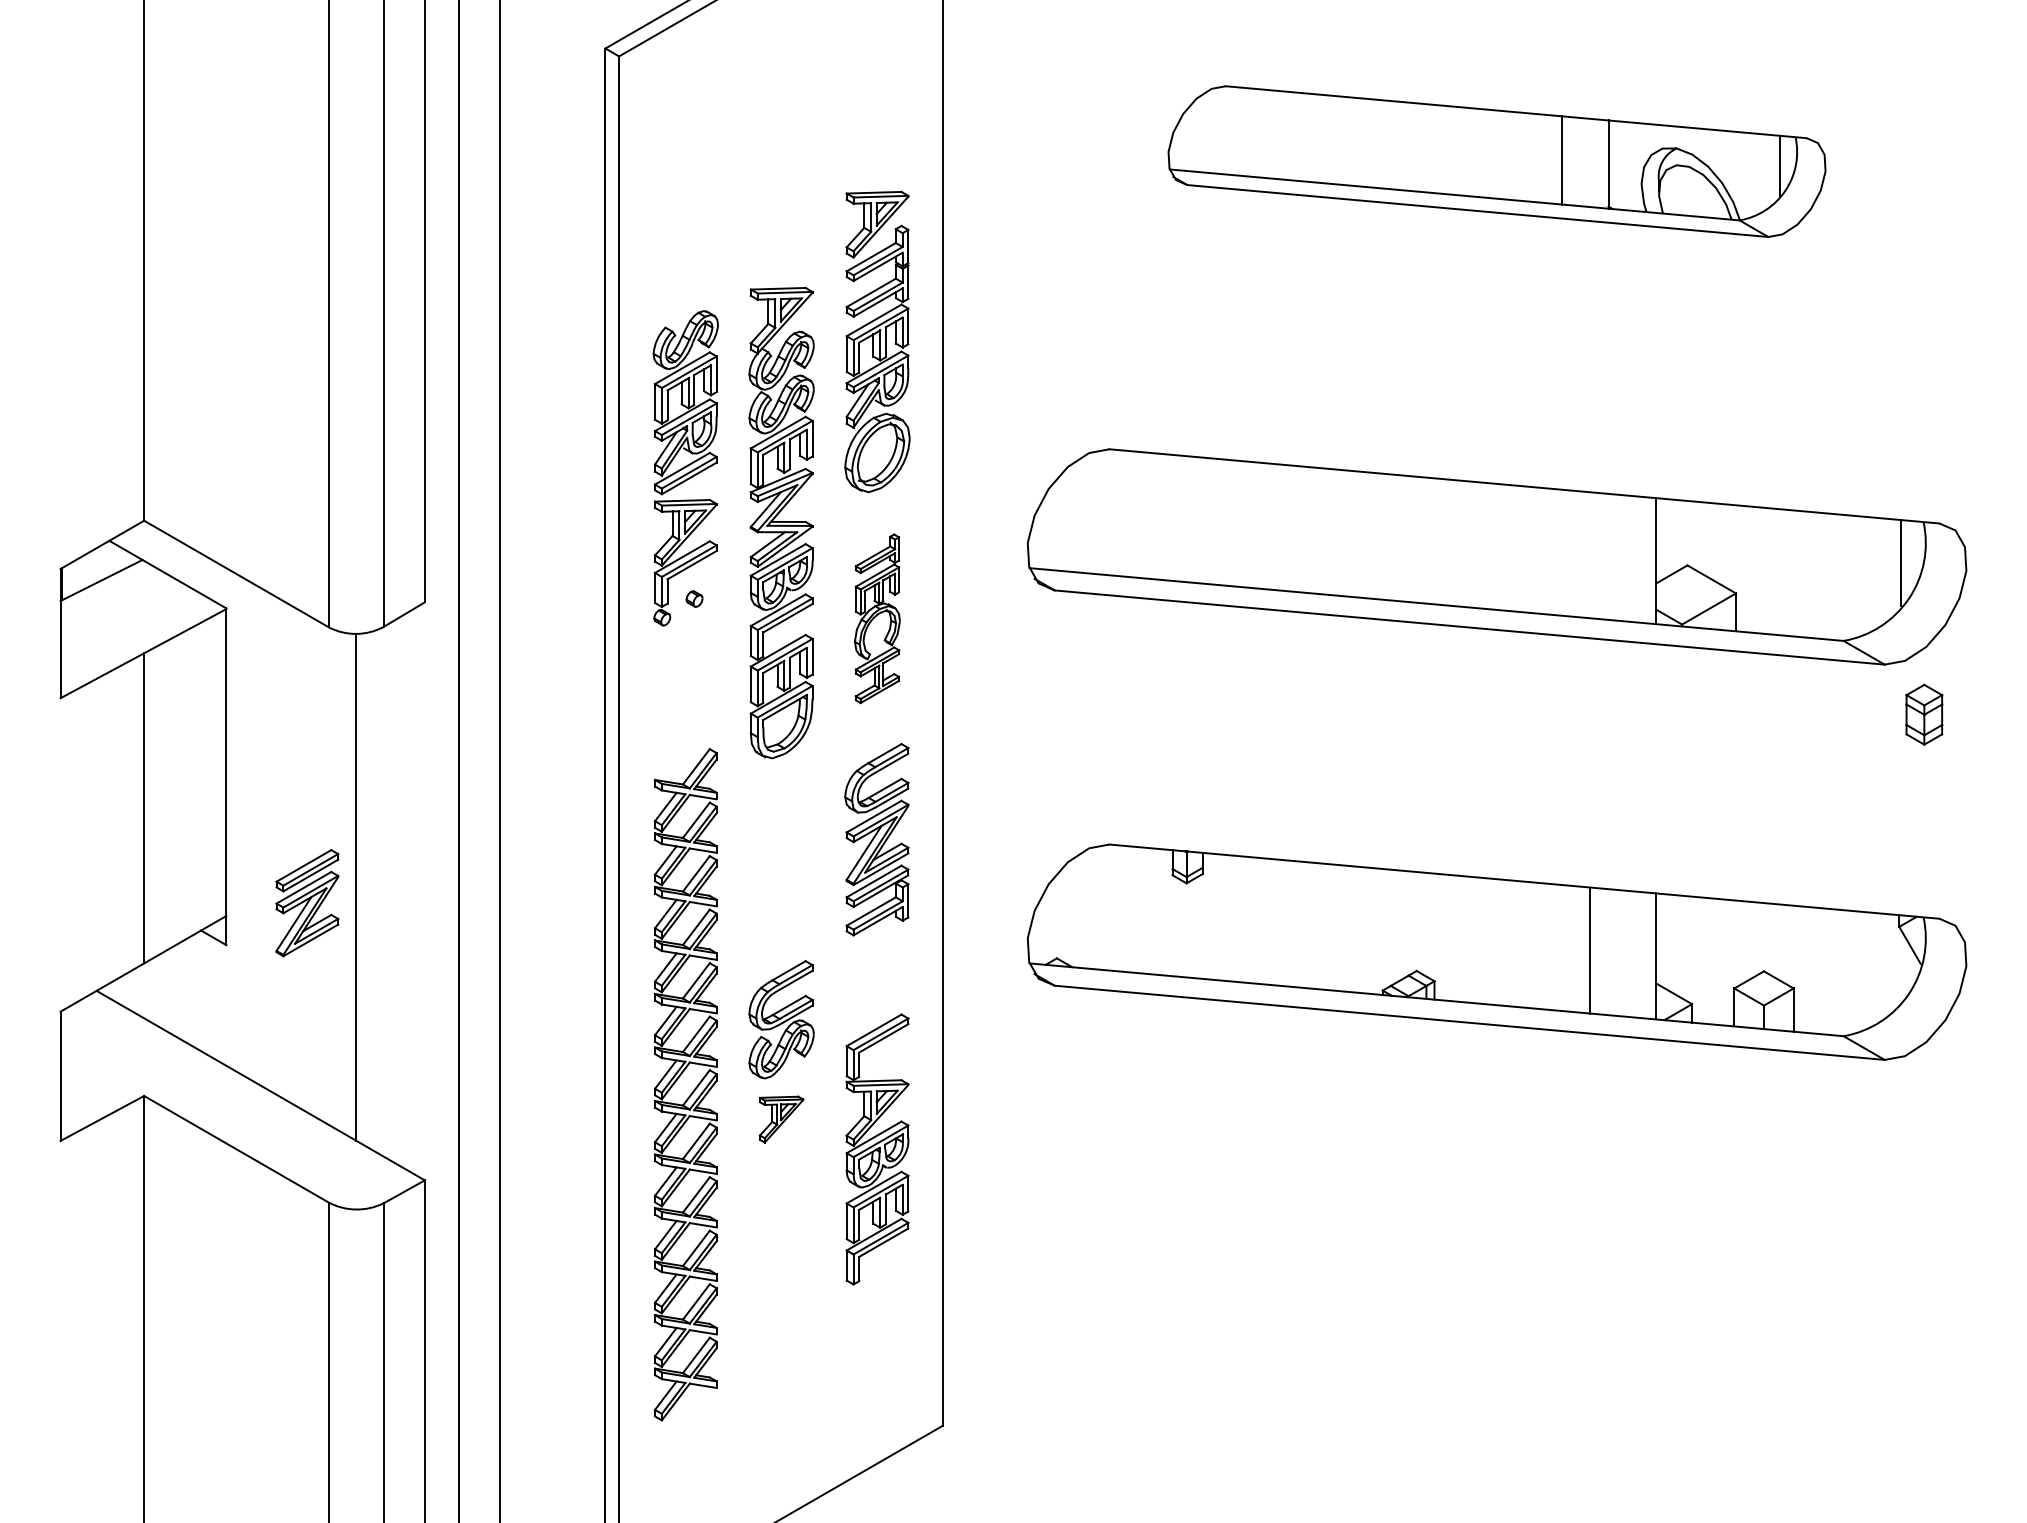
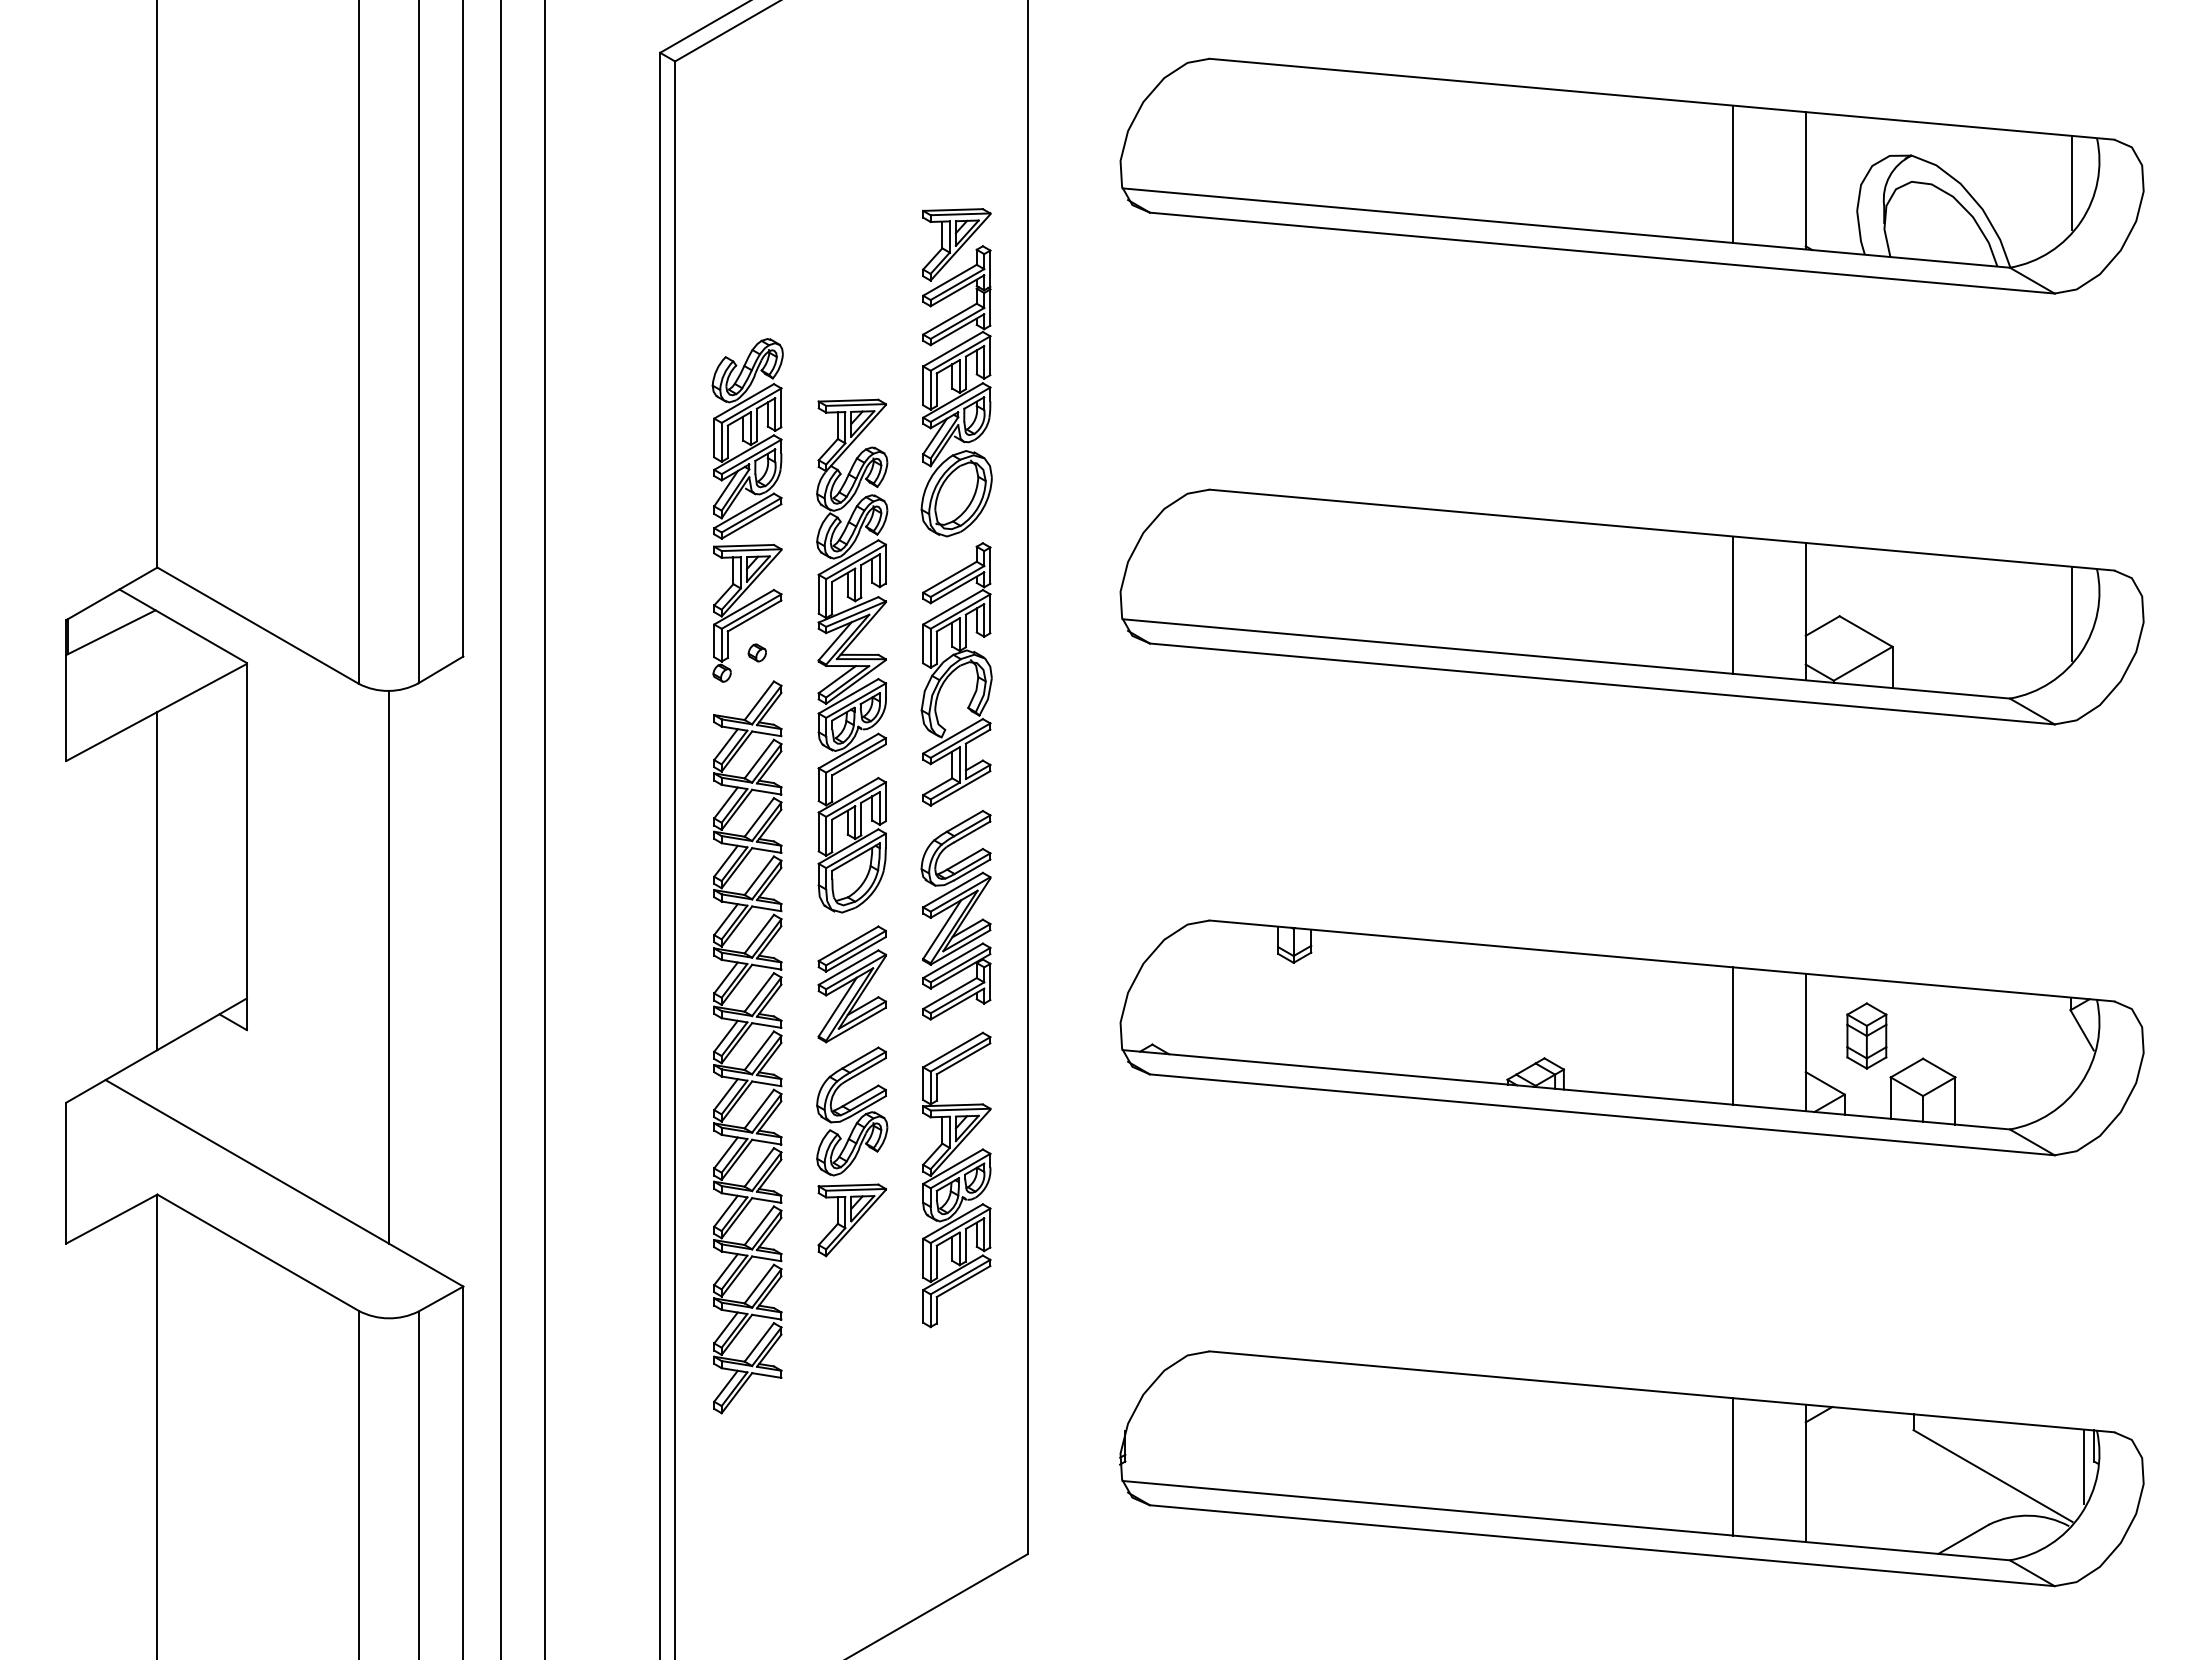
part: (1496, 161) -> (1631, 175), size x1.43
part: (781, 522) -> (852, 655), moved
line: (1590, 554) -> (1733, 604), added
part: (877, 618) -> (956, 674), size x1.43
part: (1924, 714) -> (1866, 1035), moved
part: (306, 903) -> (851, 984), moved
part: (679, 1078) -> (740, 1040), moved
part: (780, 1119) -> (851, 1220), size x1.43
part: (877, 1149) -> (956, 1179), moved
part: (1496, 1347) -> (1631, 1468), added

